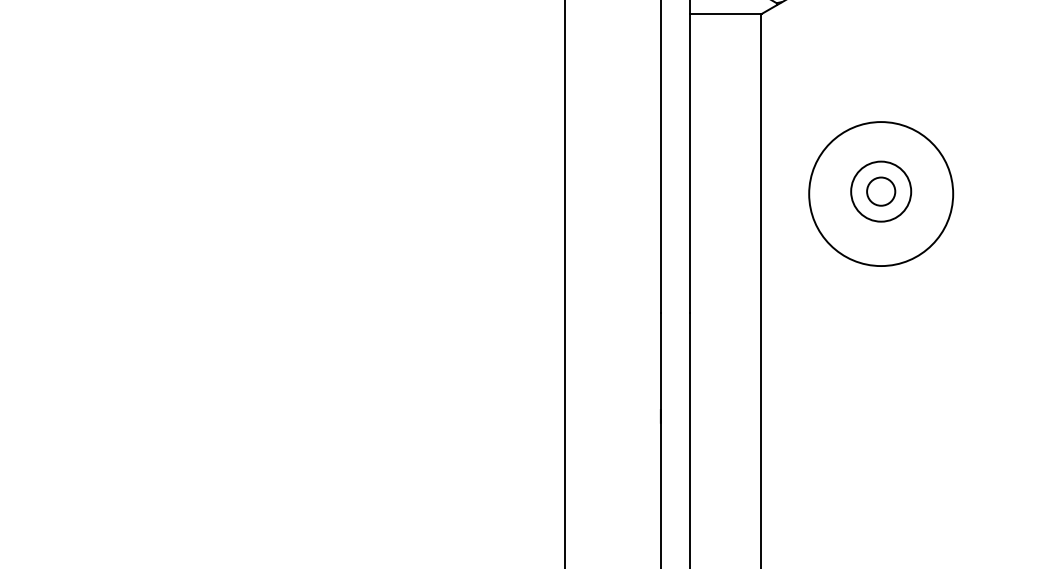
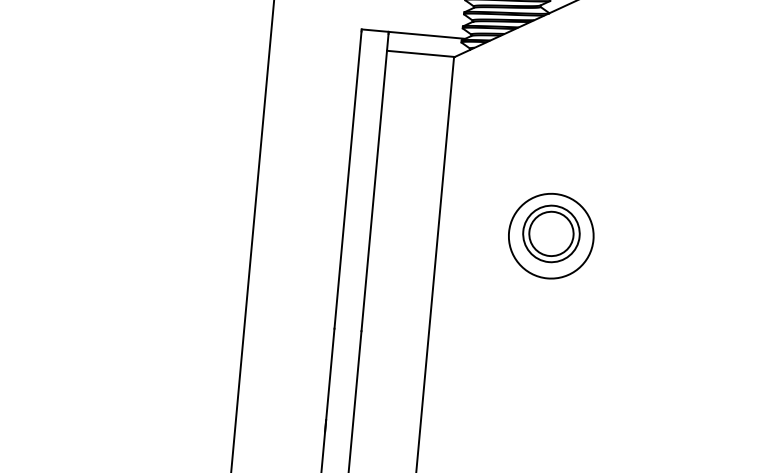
circle: (880, 191) -> (550, 233), size x1.67
circle: (881, 194) -> (551, 236), size x0.62

